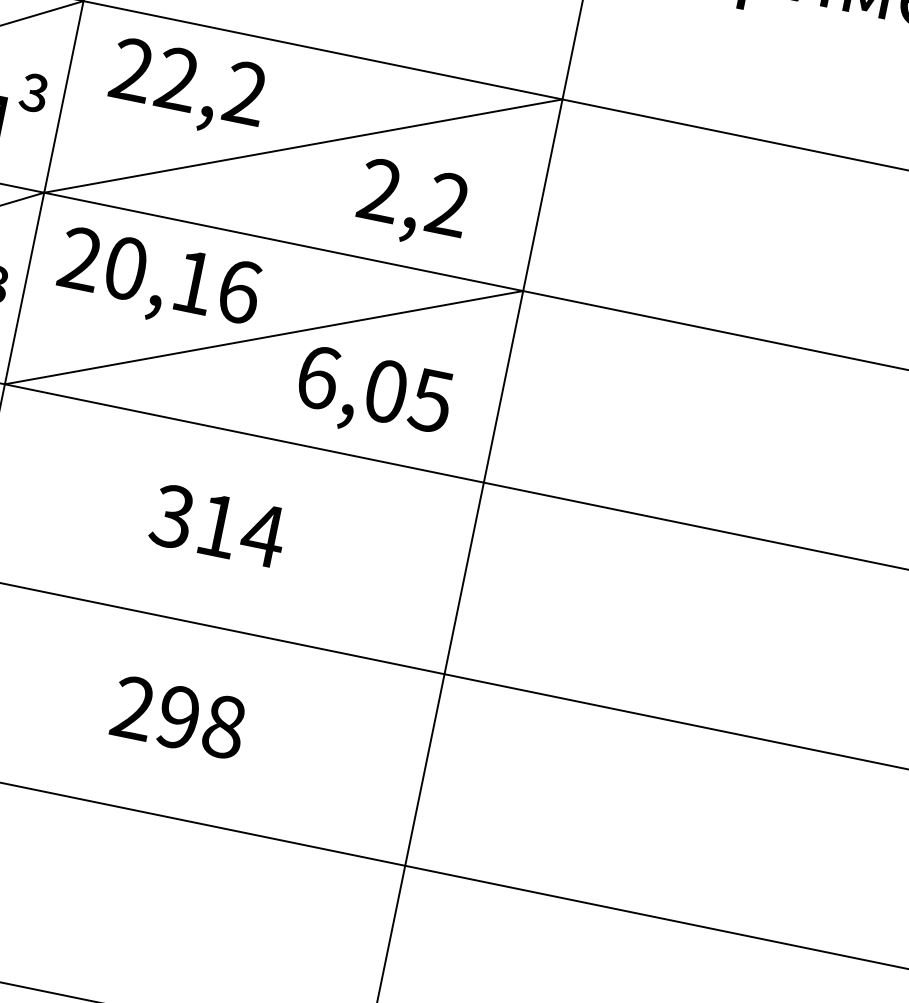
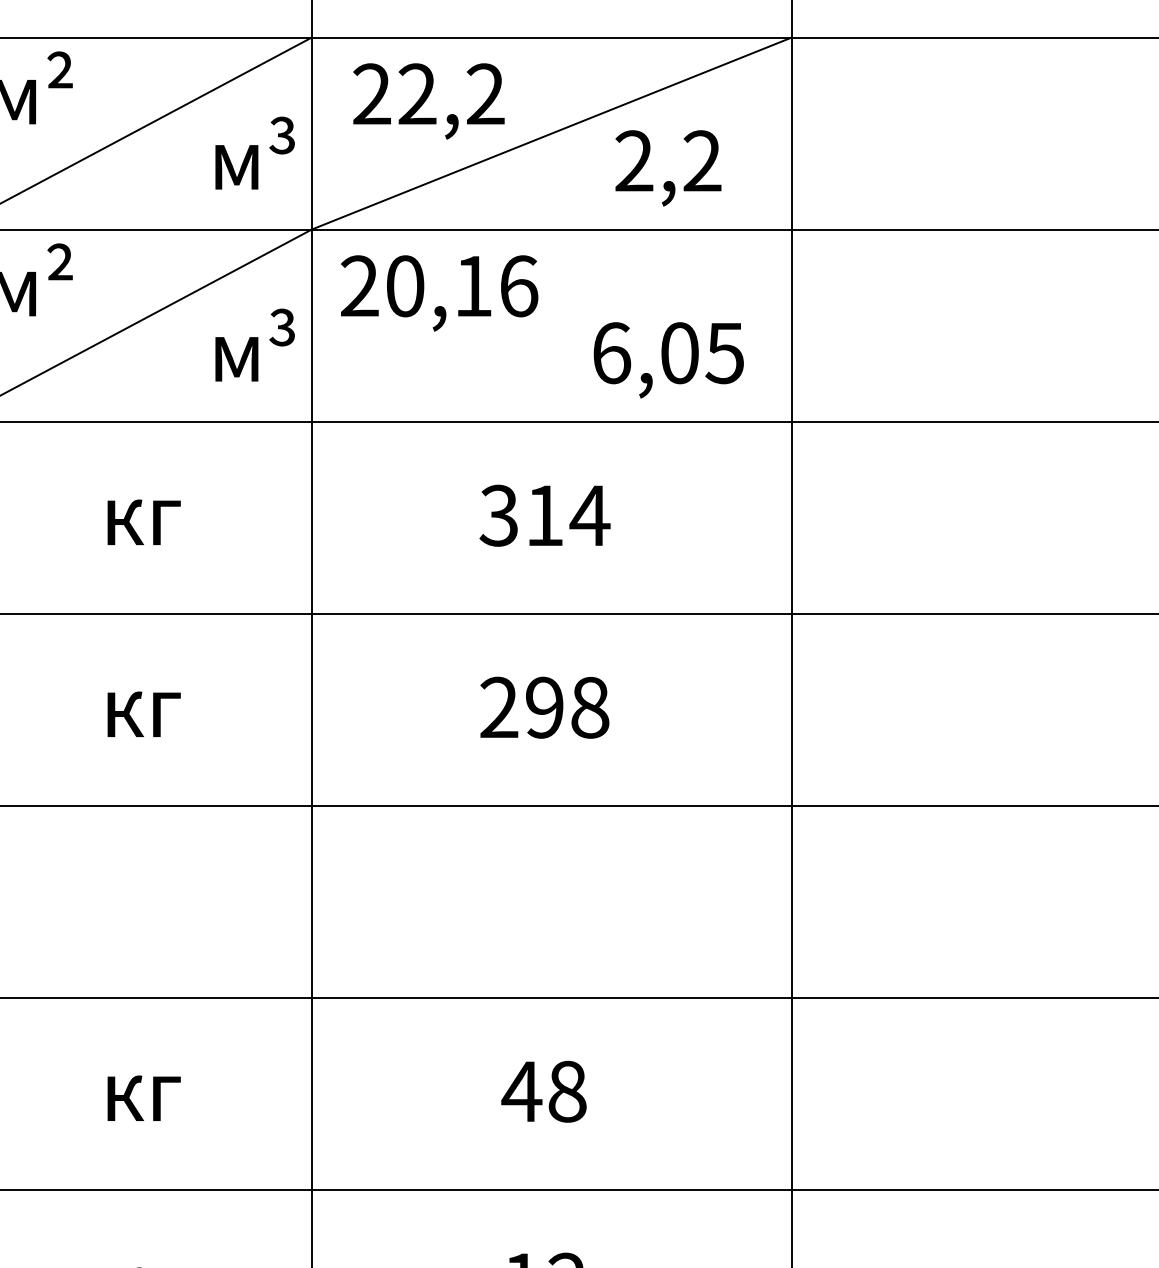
line: (263, 337) -> (551, 325), removed

